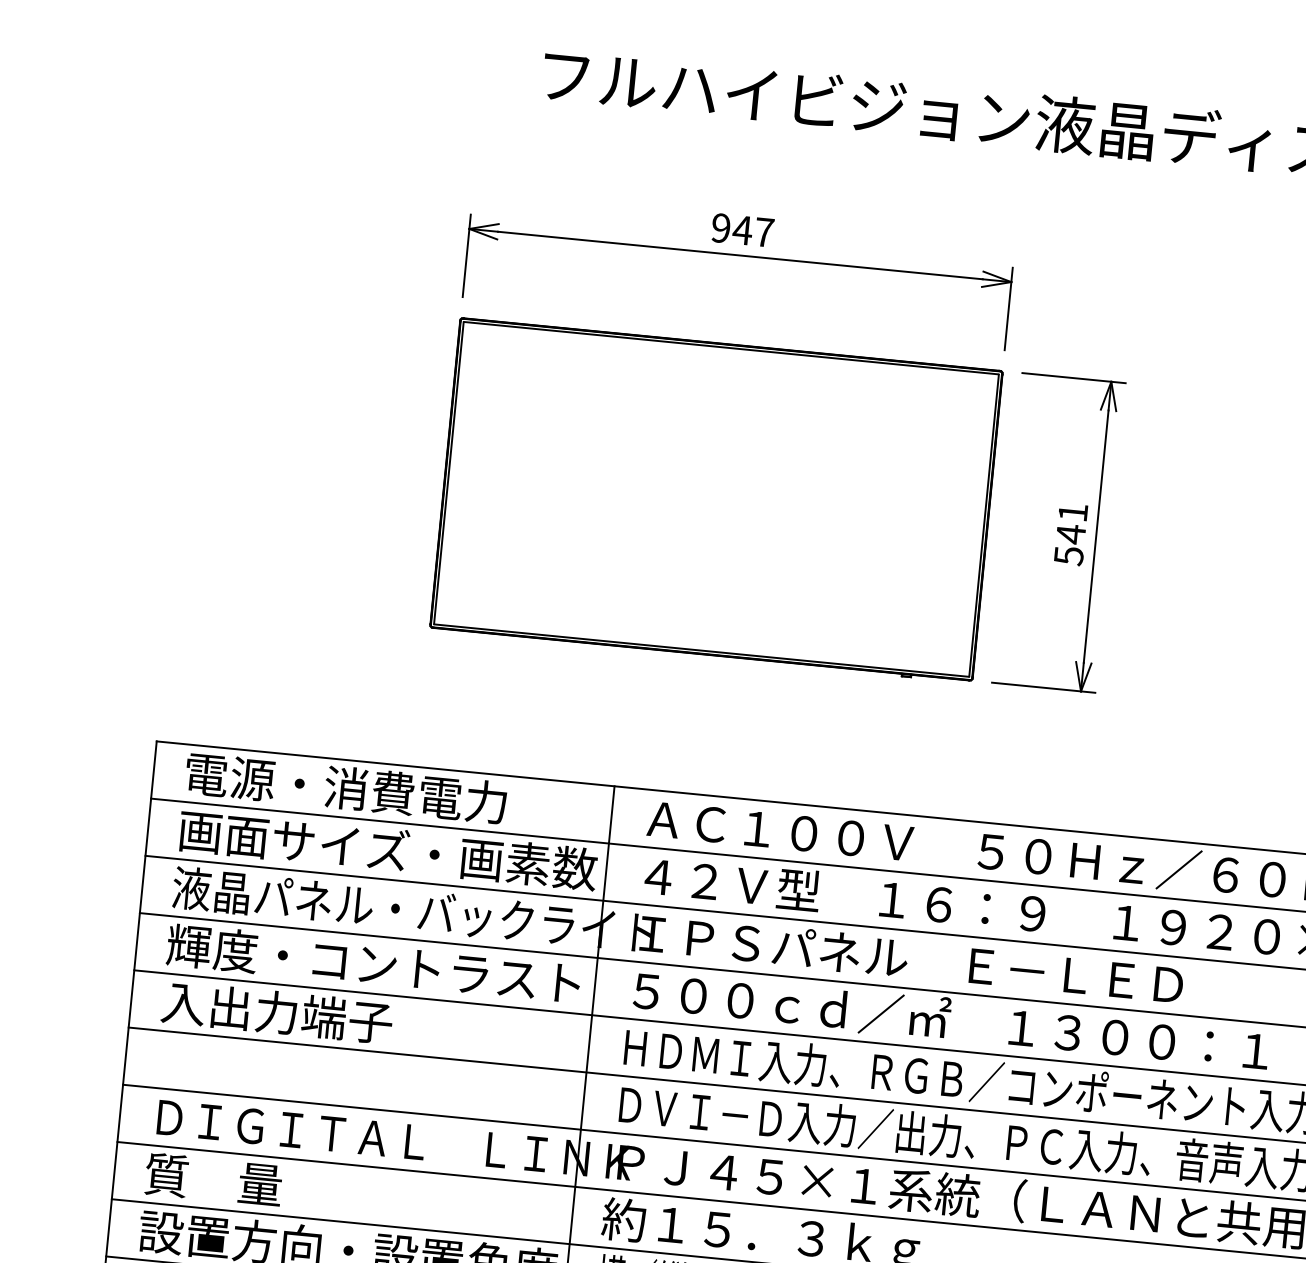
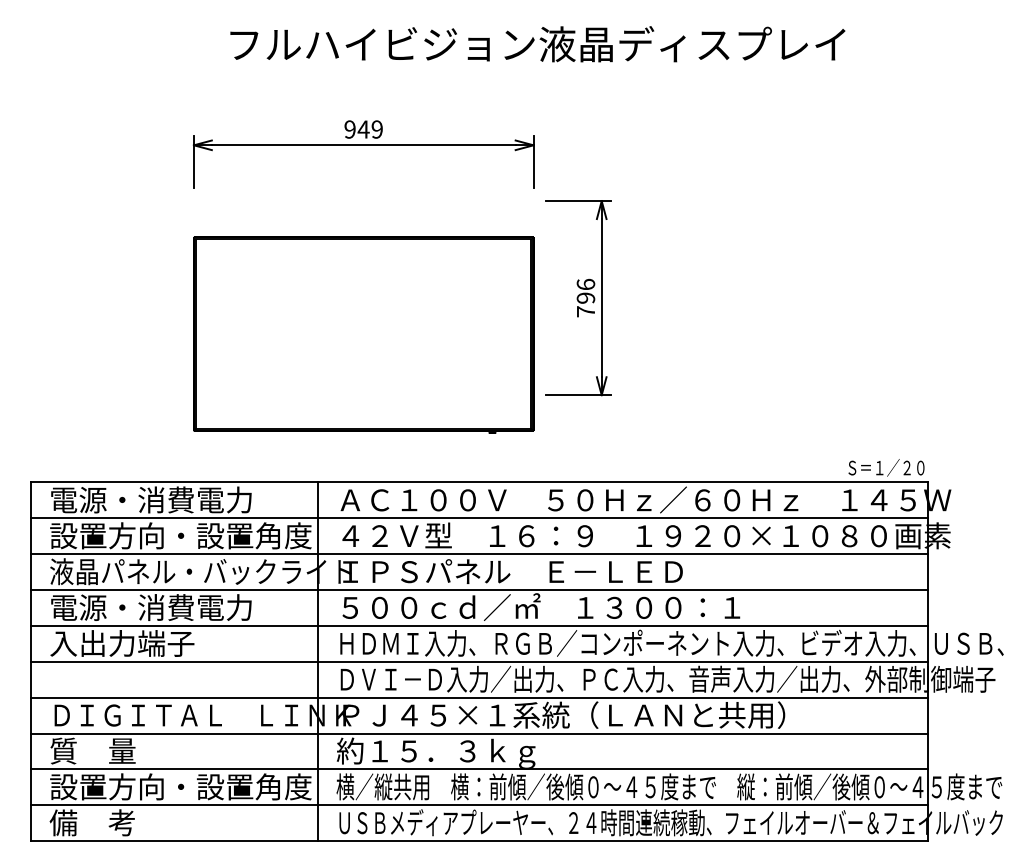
text: (763, 232) -> (376, 129), 947 -> 949
part: (715, 499) -> (363, 334), moved
text: (1070, 533) -> (585, 297), 541 -> 796
text: (386, 849) -> (180, 535), 画面サイズ・画素数 -> 設置方向・設置角度
text: (374, 964) -> (179, 607), 輝度・コントラスト -> 電源・消費電力

